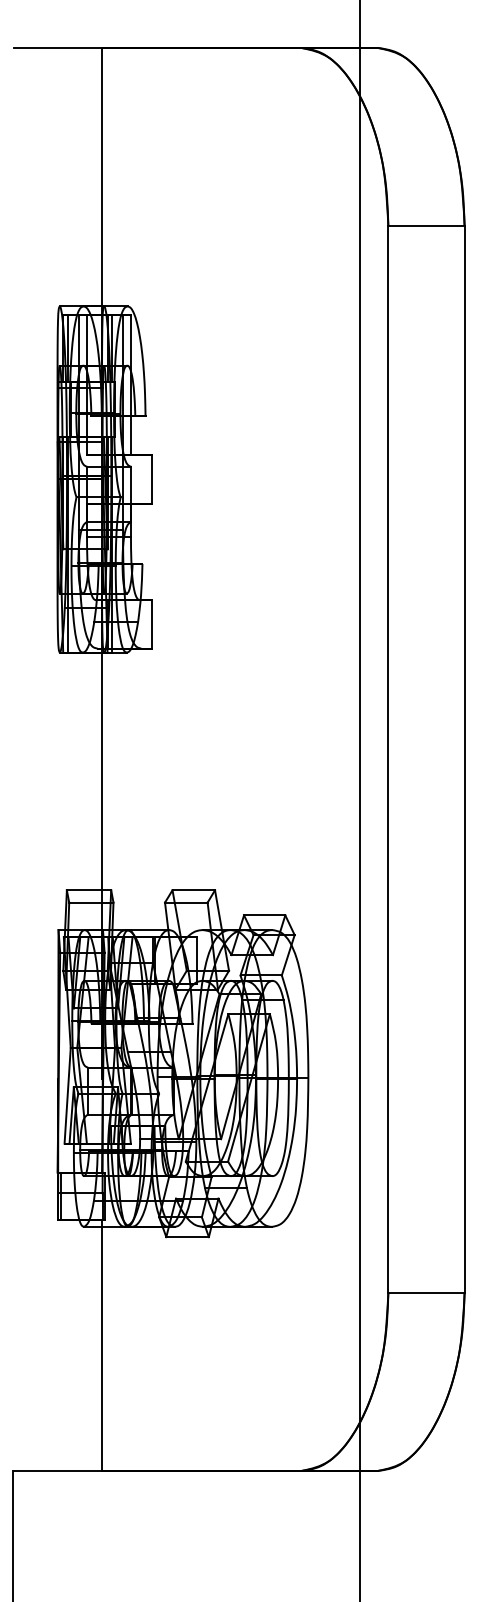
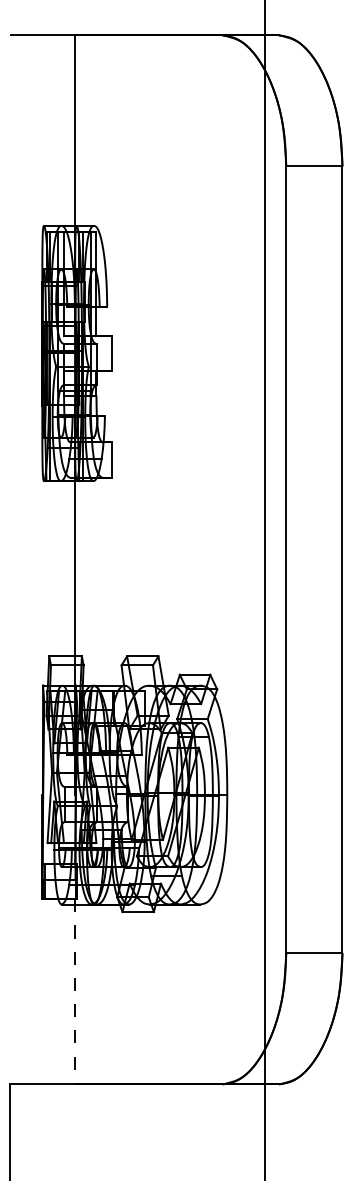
line: (102, 1345) -> (75, 991), solid -> dashed

